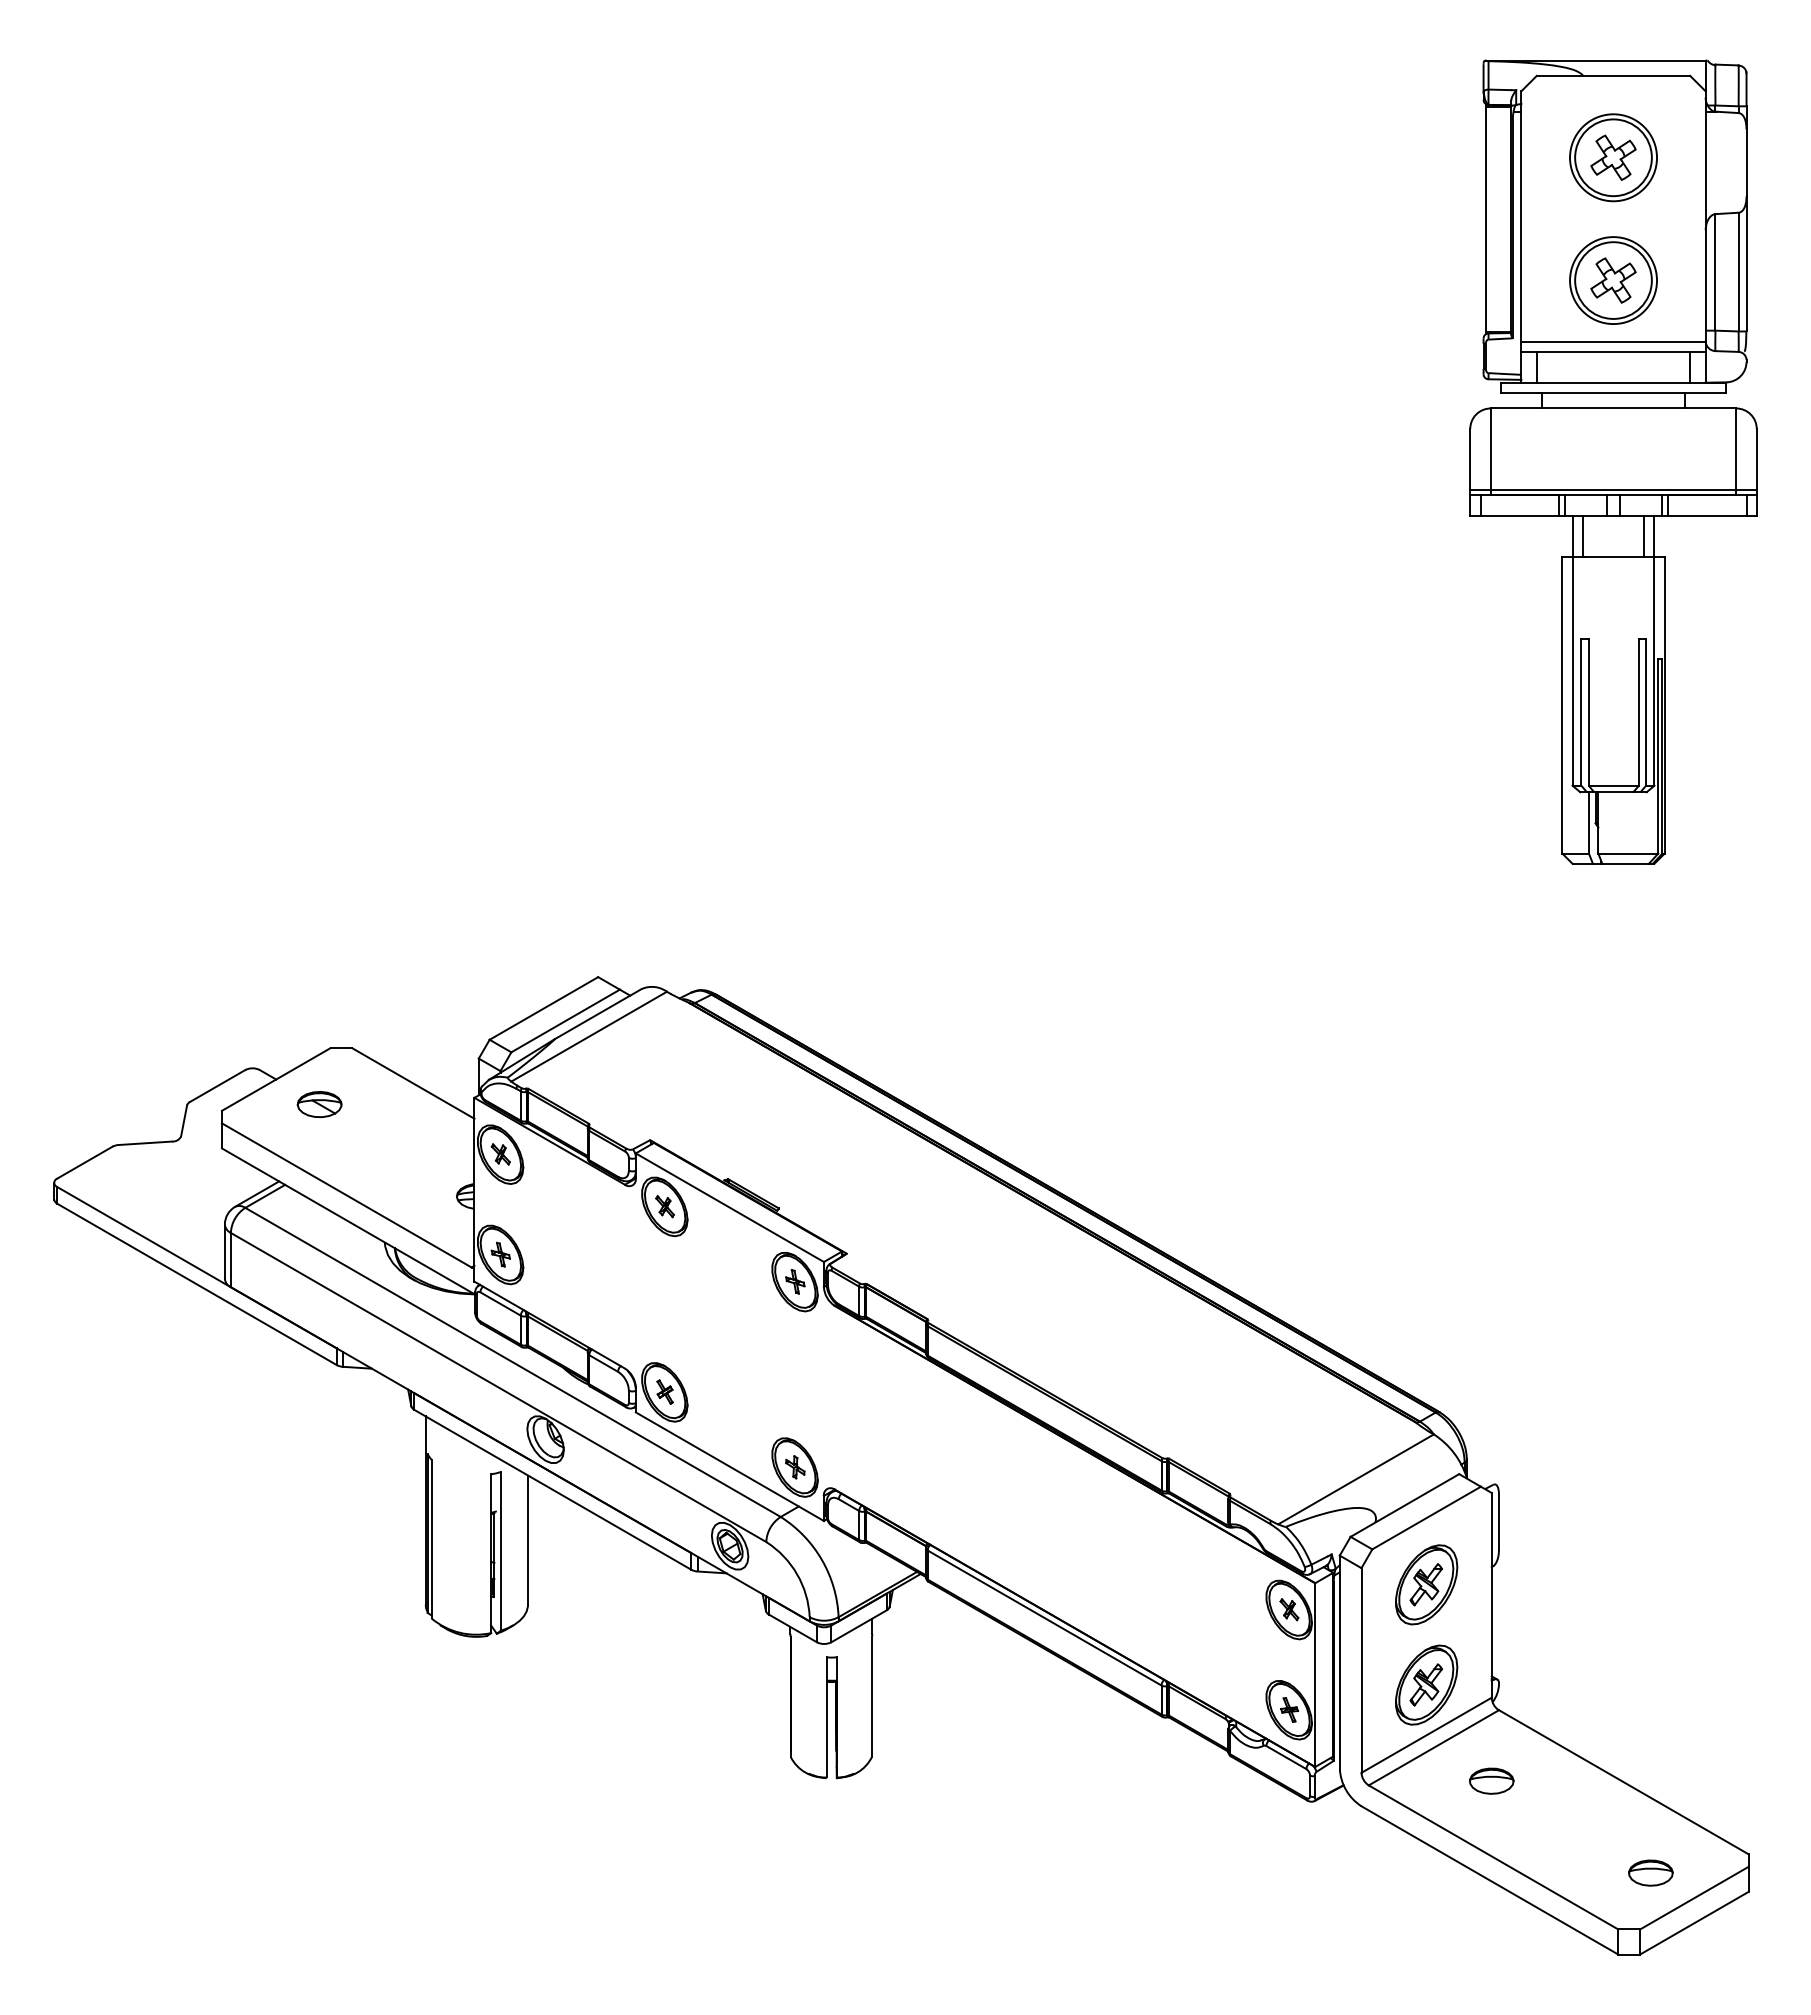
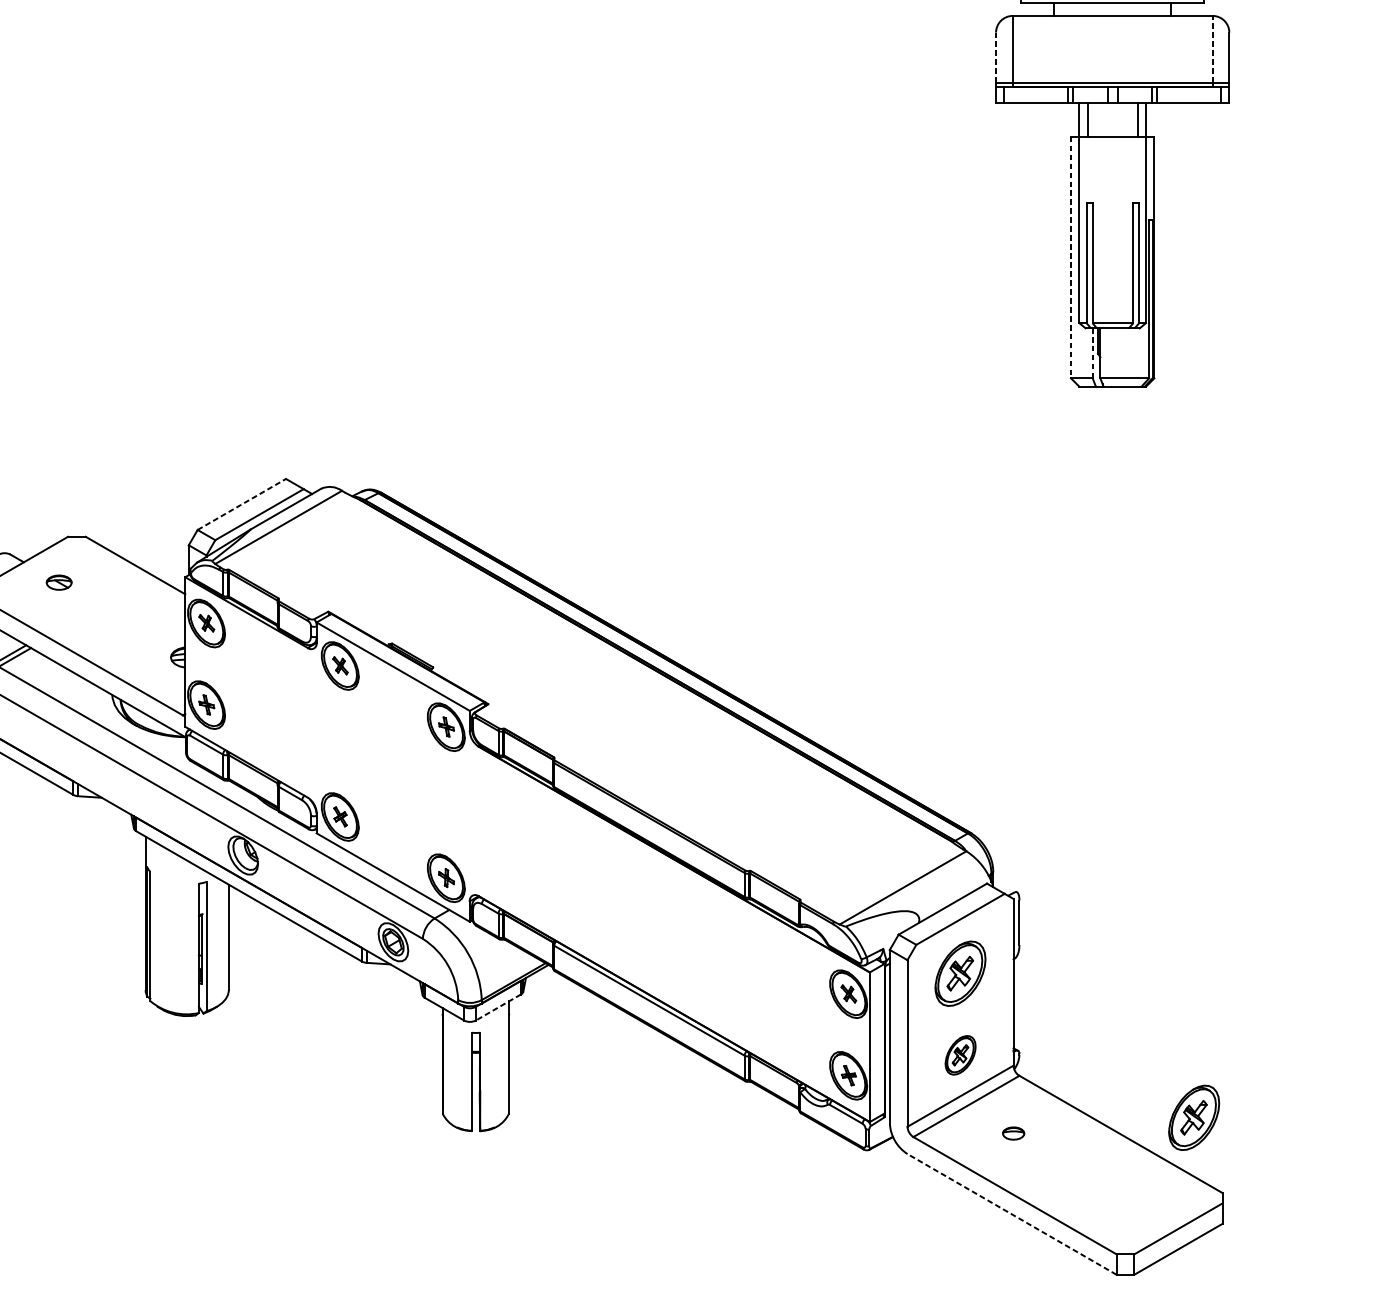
line: (1736, 449) -> (1212, 49), solid -> dashed
line: (1470, 459) -> (996, 57), solid -> dashed
line: (1562, 705) -> (1071, 257), solid -> dashed
line: (1588, 822) -> (1092, 353), solid -> dashed
line: (543, 1008) -> (241, 504), solid -> dashed
part: (319, 1104) -> (59, 582), size x0.7
line: (859, 1626) -> (498, 1007), solid -> dashed
part: (1426, 1684) -> (960, 1054), size x0.6
part: (1713, 1761) -> (1194, 1117), added
part: (1491, 1780) -> (1013, 1133), size x0.6
part: (1650, 1872) -> (1142, 1207), removed
line: (1489, 1880) -> (1011, 1214), solid -> dashed

